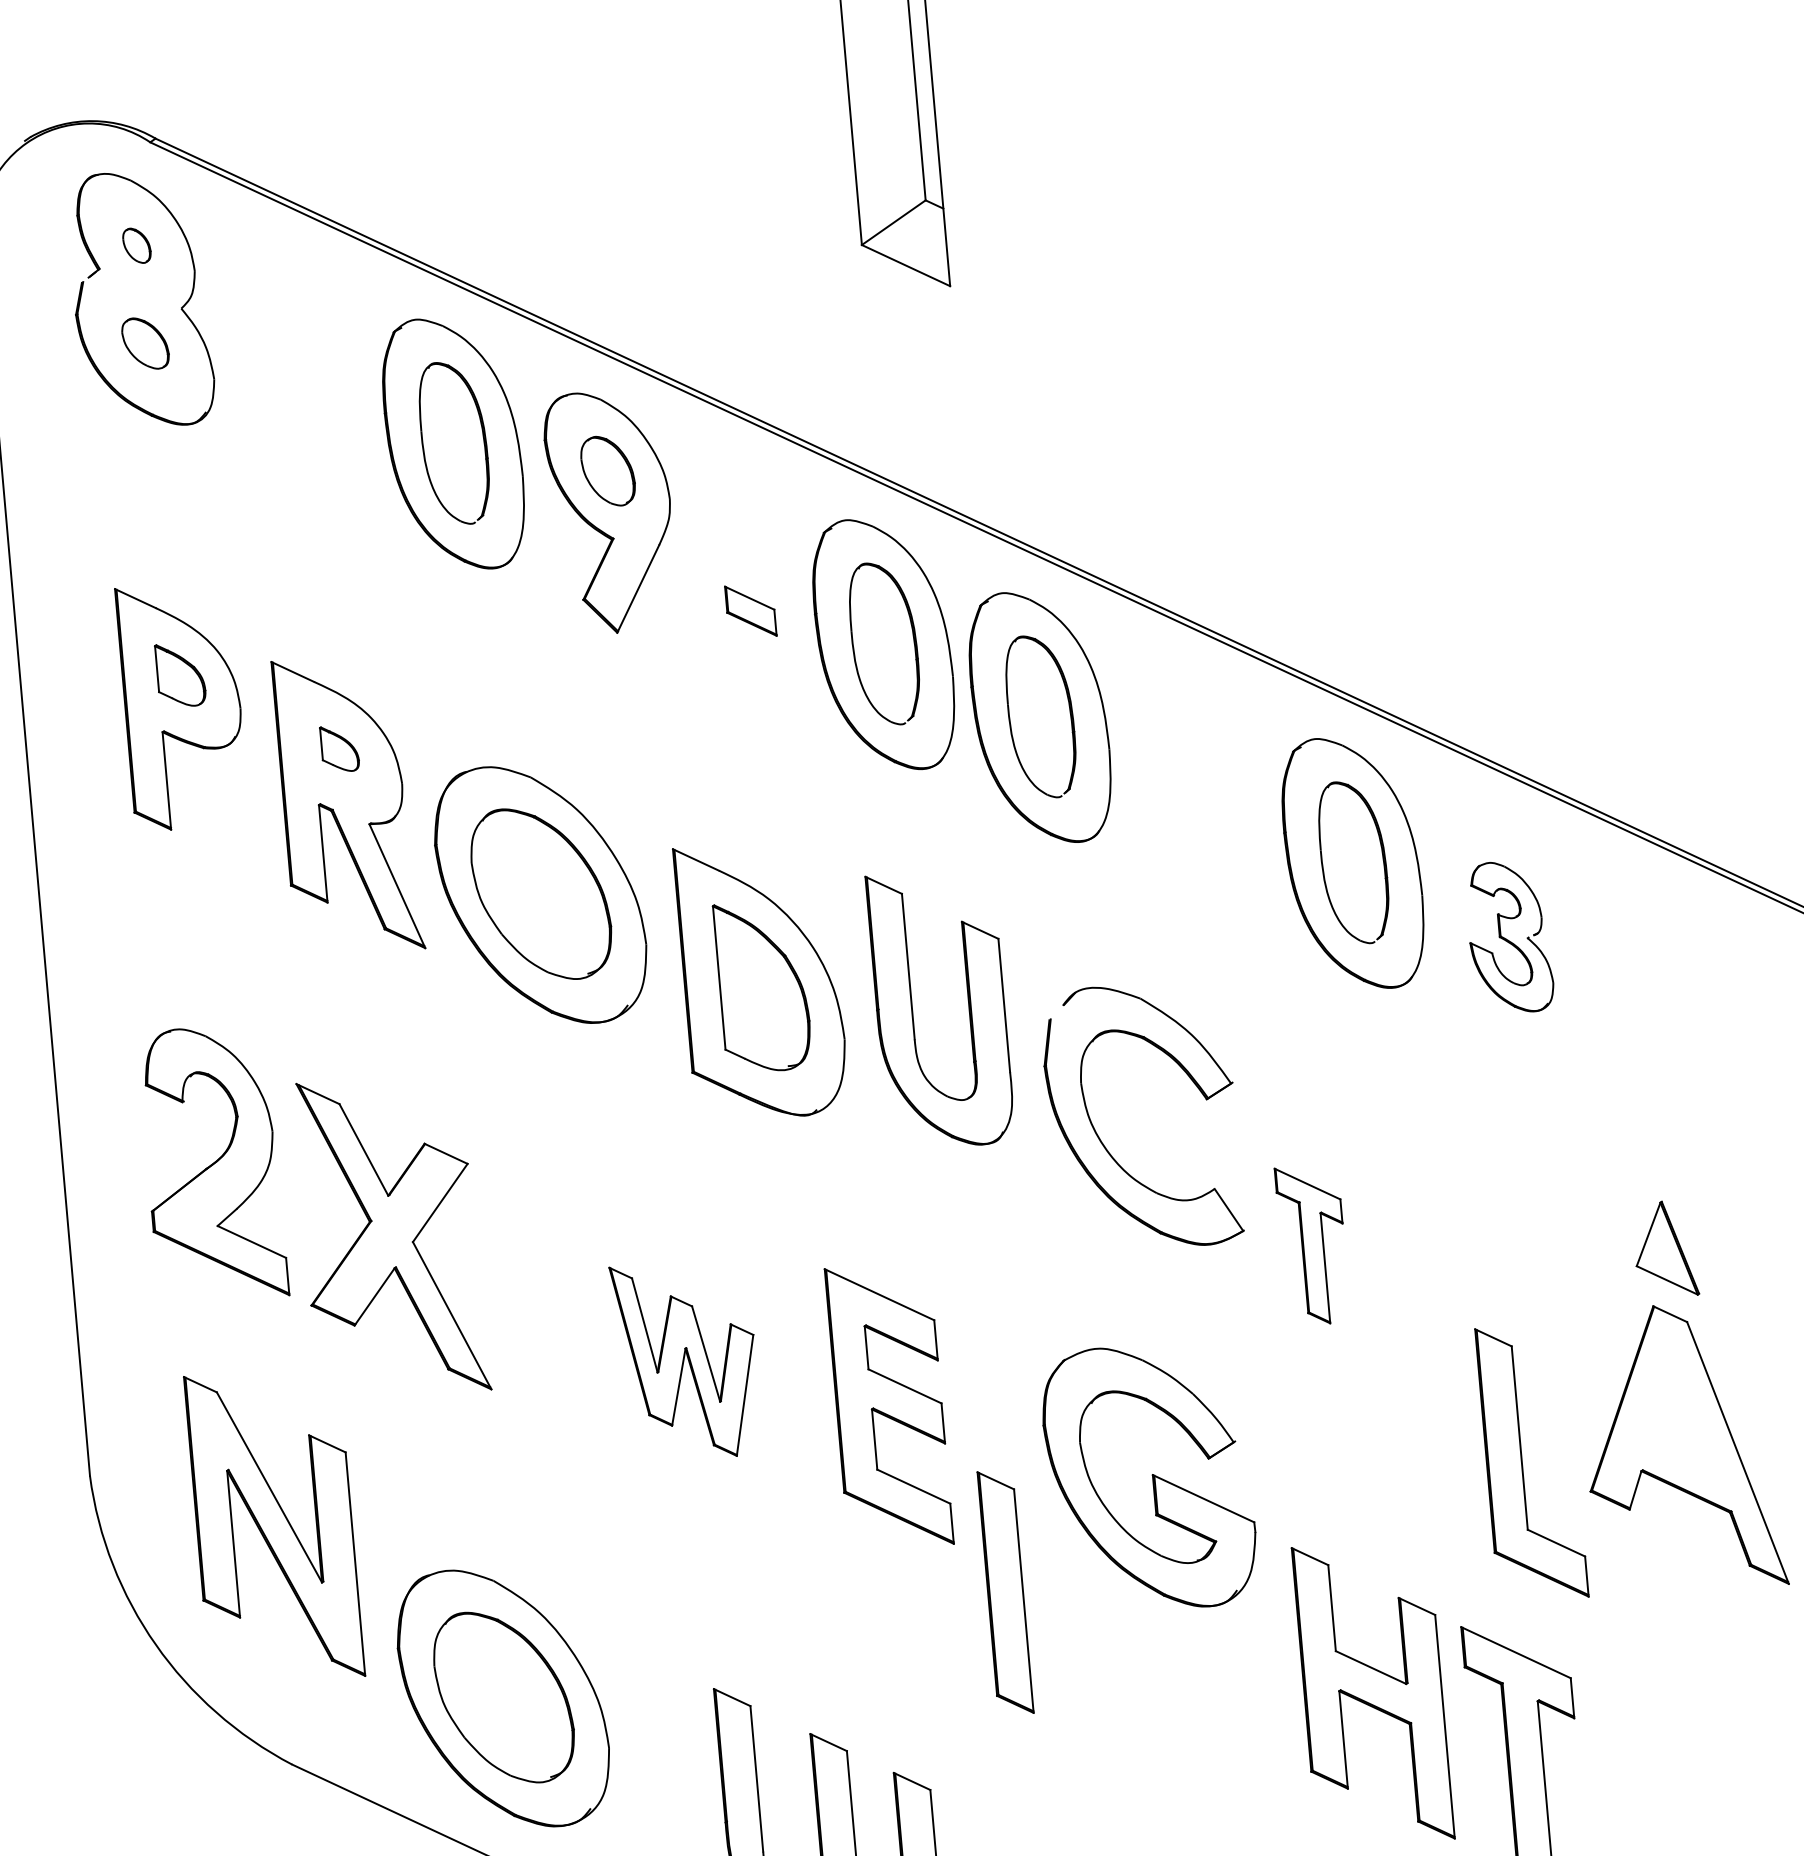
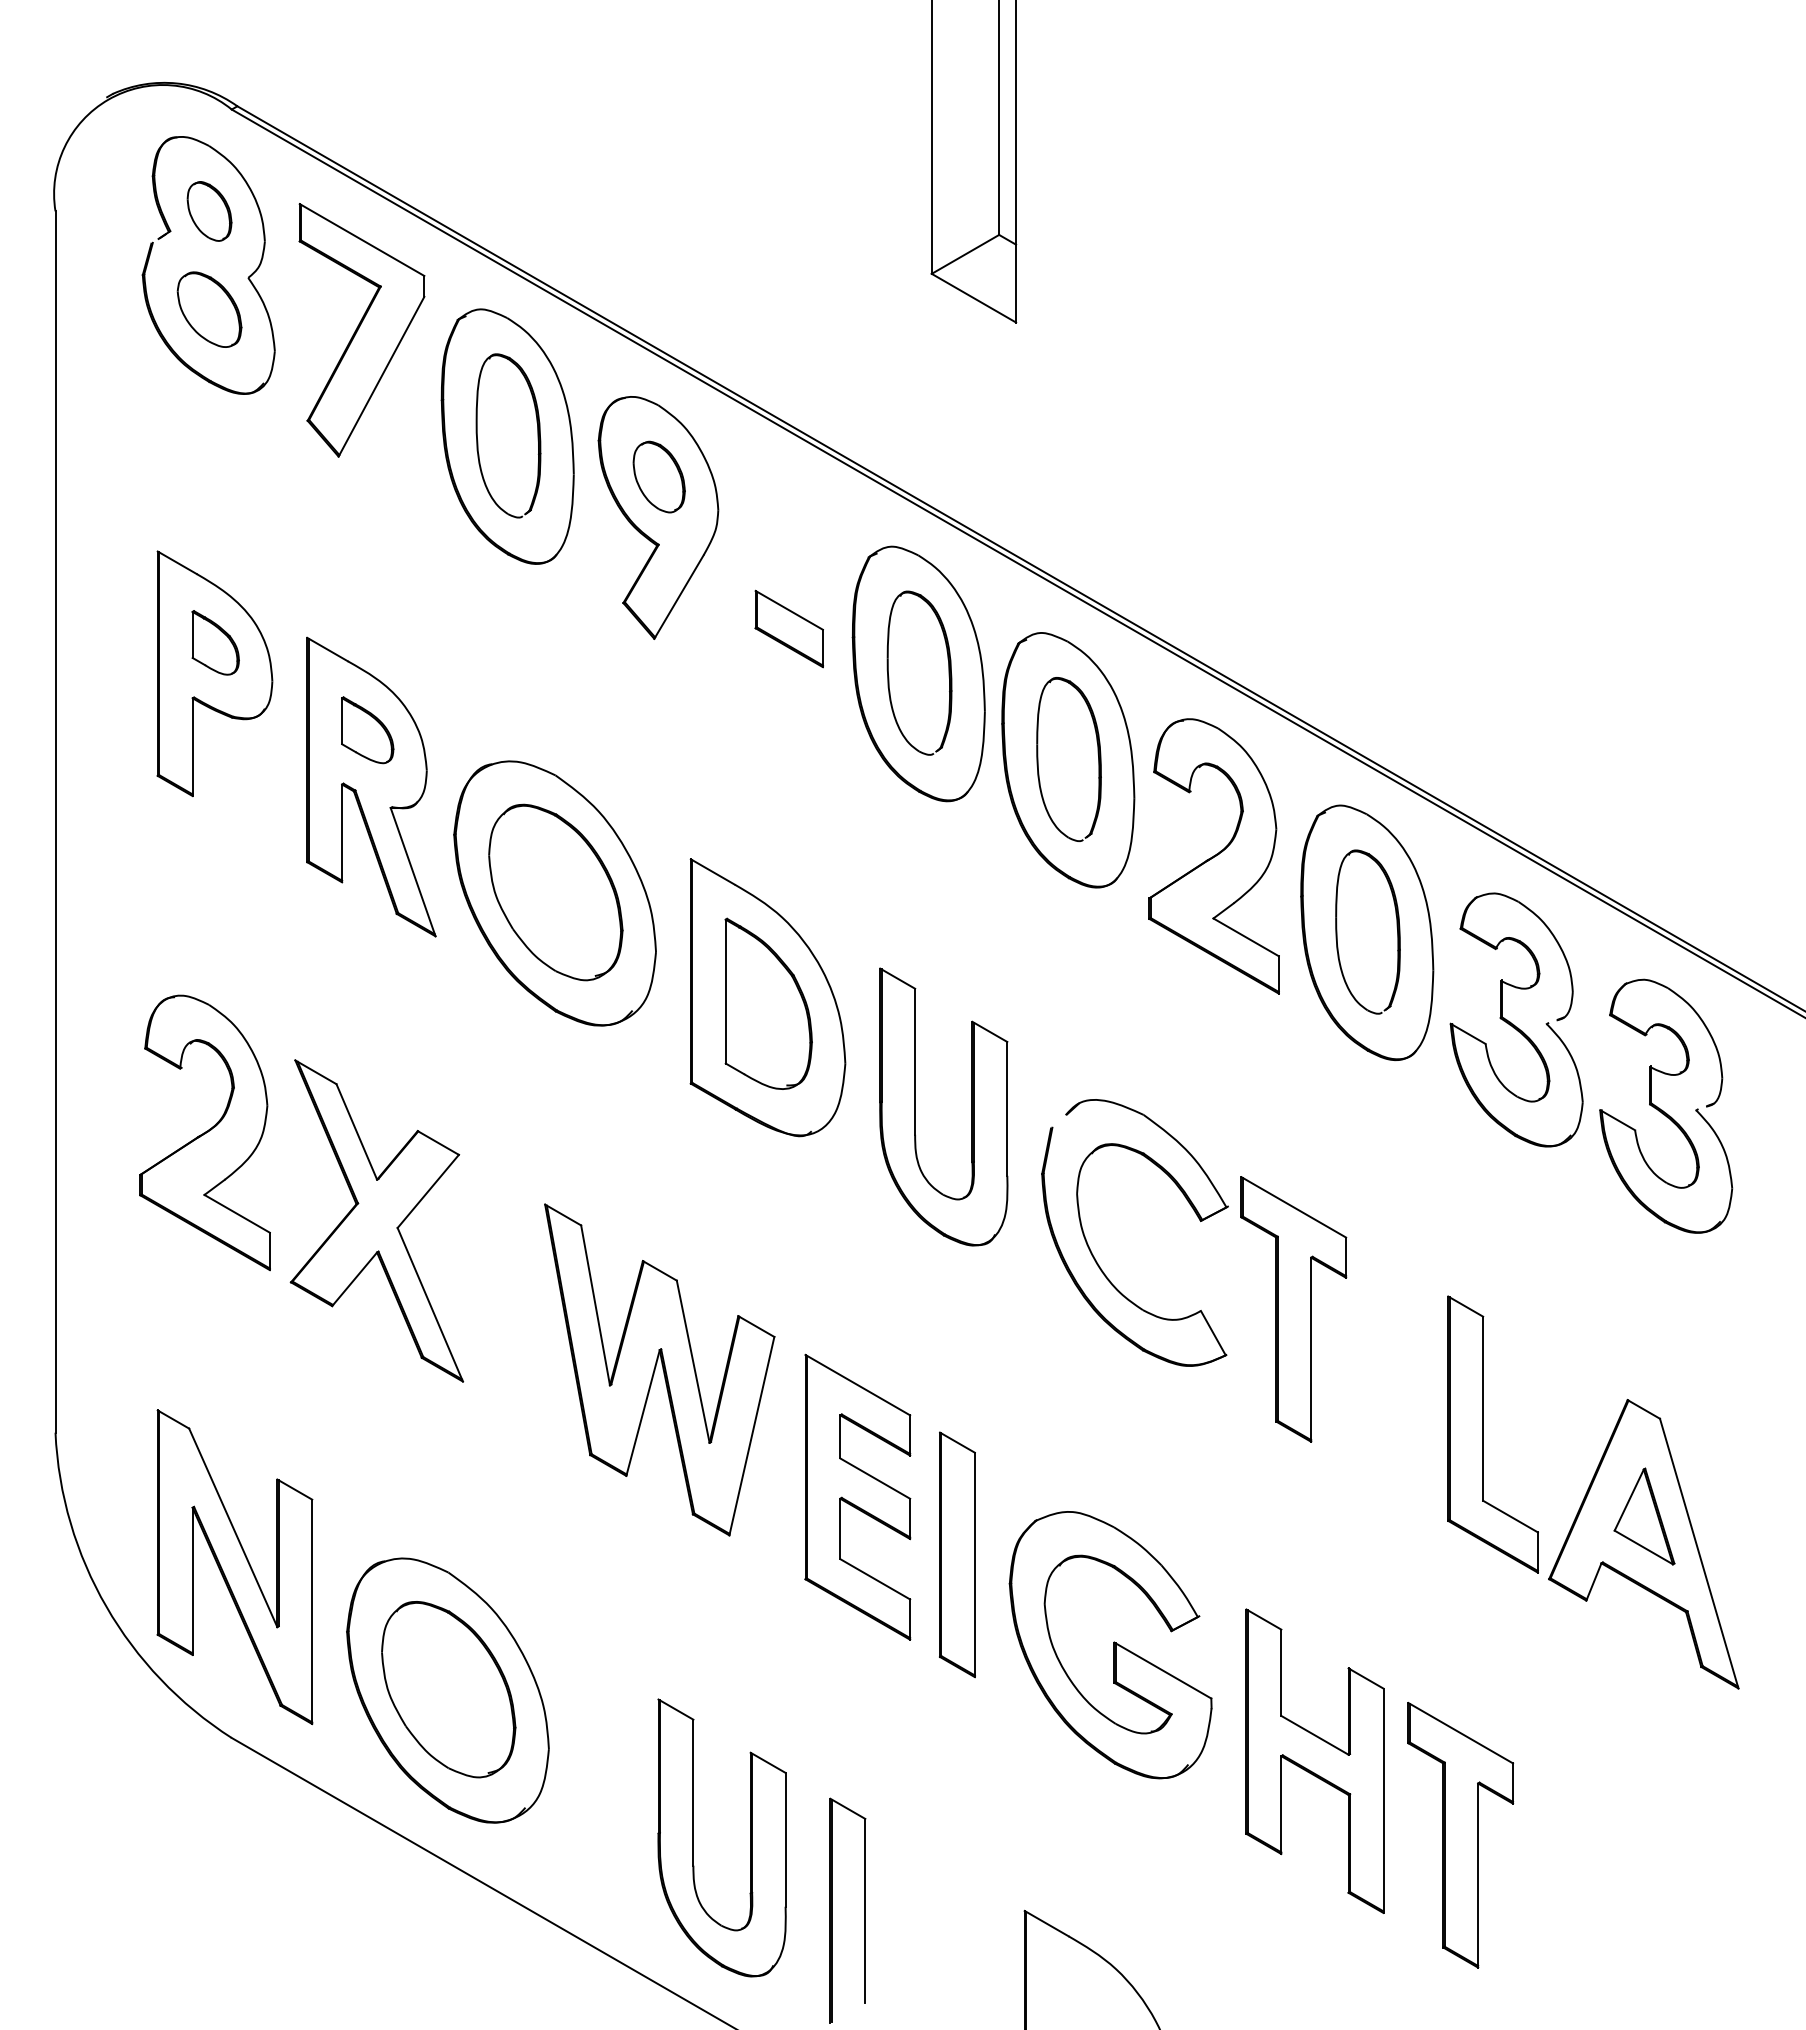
part: (136, 245) -> (209, 211), size x1.67
part: (145, 343) -> (209, 309), size x1.43
part: (298, 351) -> (361, 330), added
part: (750, 610) -> (788, 628), size x1.43
part: (339, 749) -> (367, 730), size x1.43
part: (1193, 800) -> (1213, 856), added
part: (1509, 936) -> (1516, 1019), size x1.67
part: (1666, 1009) -> (1666, 1105), added
part: (912, 1011) -> (915, 1106), moved
part: (1101, 1140) -> (1092, 1252), moved
part: (1312, 1245) -> (1293, 1309), size x1.67
part: (1665, 1249) -> (1644, 1516), moved
part: (686, 1360) -> (659, 1369), size x1.67
part: (888, 1405) -> (857, 1496), moved
part: (1522, 1463) -> (1483, 1434), moved
part: (1149, 1478) -> (1110, 1645), moved
part: (274, 1526) -> (234, 1567), moved
part: (1005, 1592) -> (957, 1554), moved

